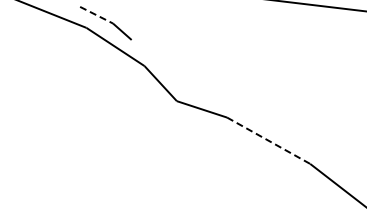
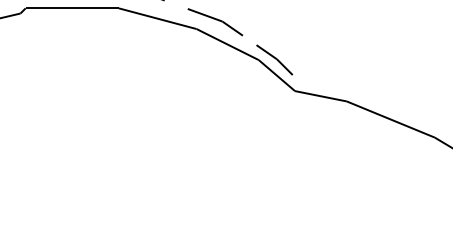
line: (96, 15) -> (205, 15), dashed -> solid
part: (160, 67) -> (274, 59), added
line: (268, 140) -> (390, 119), dashed -> solid

